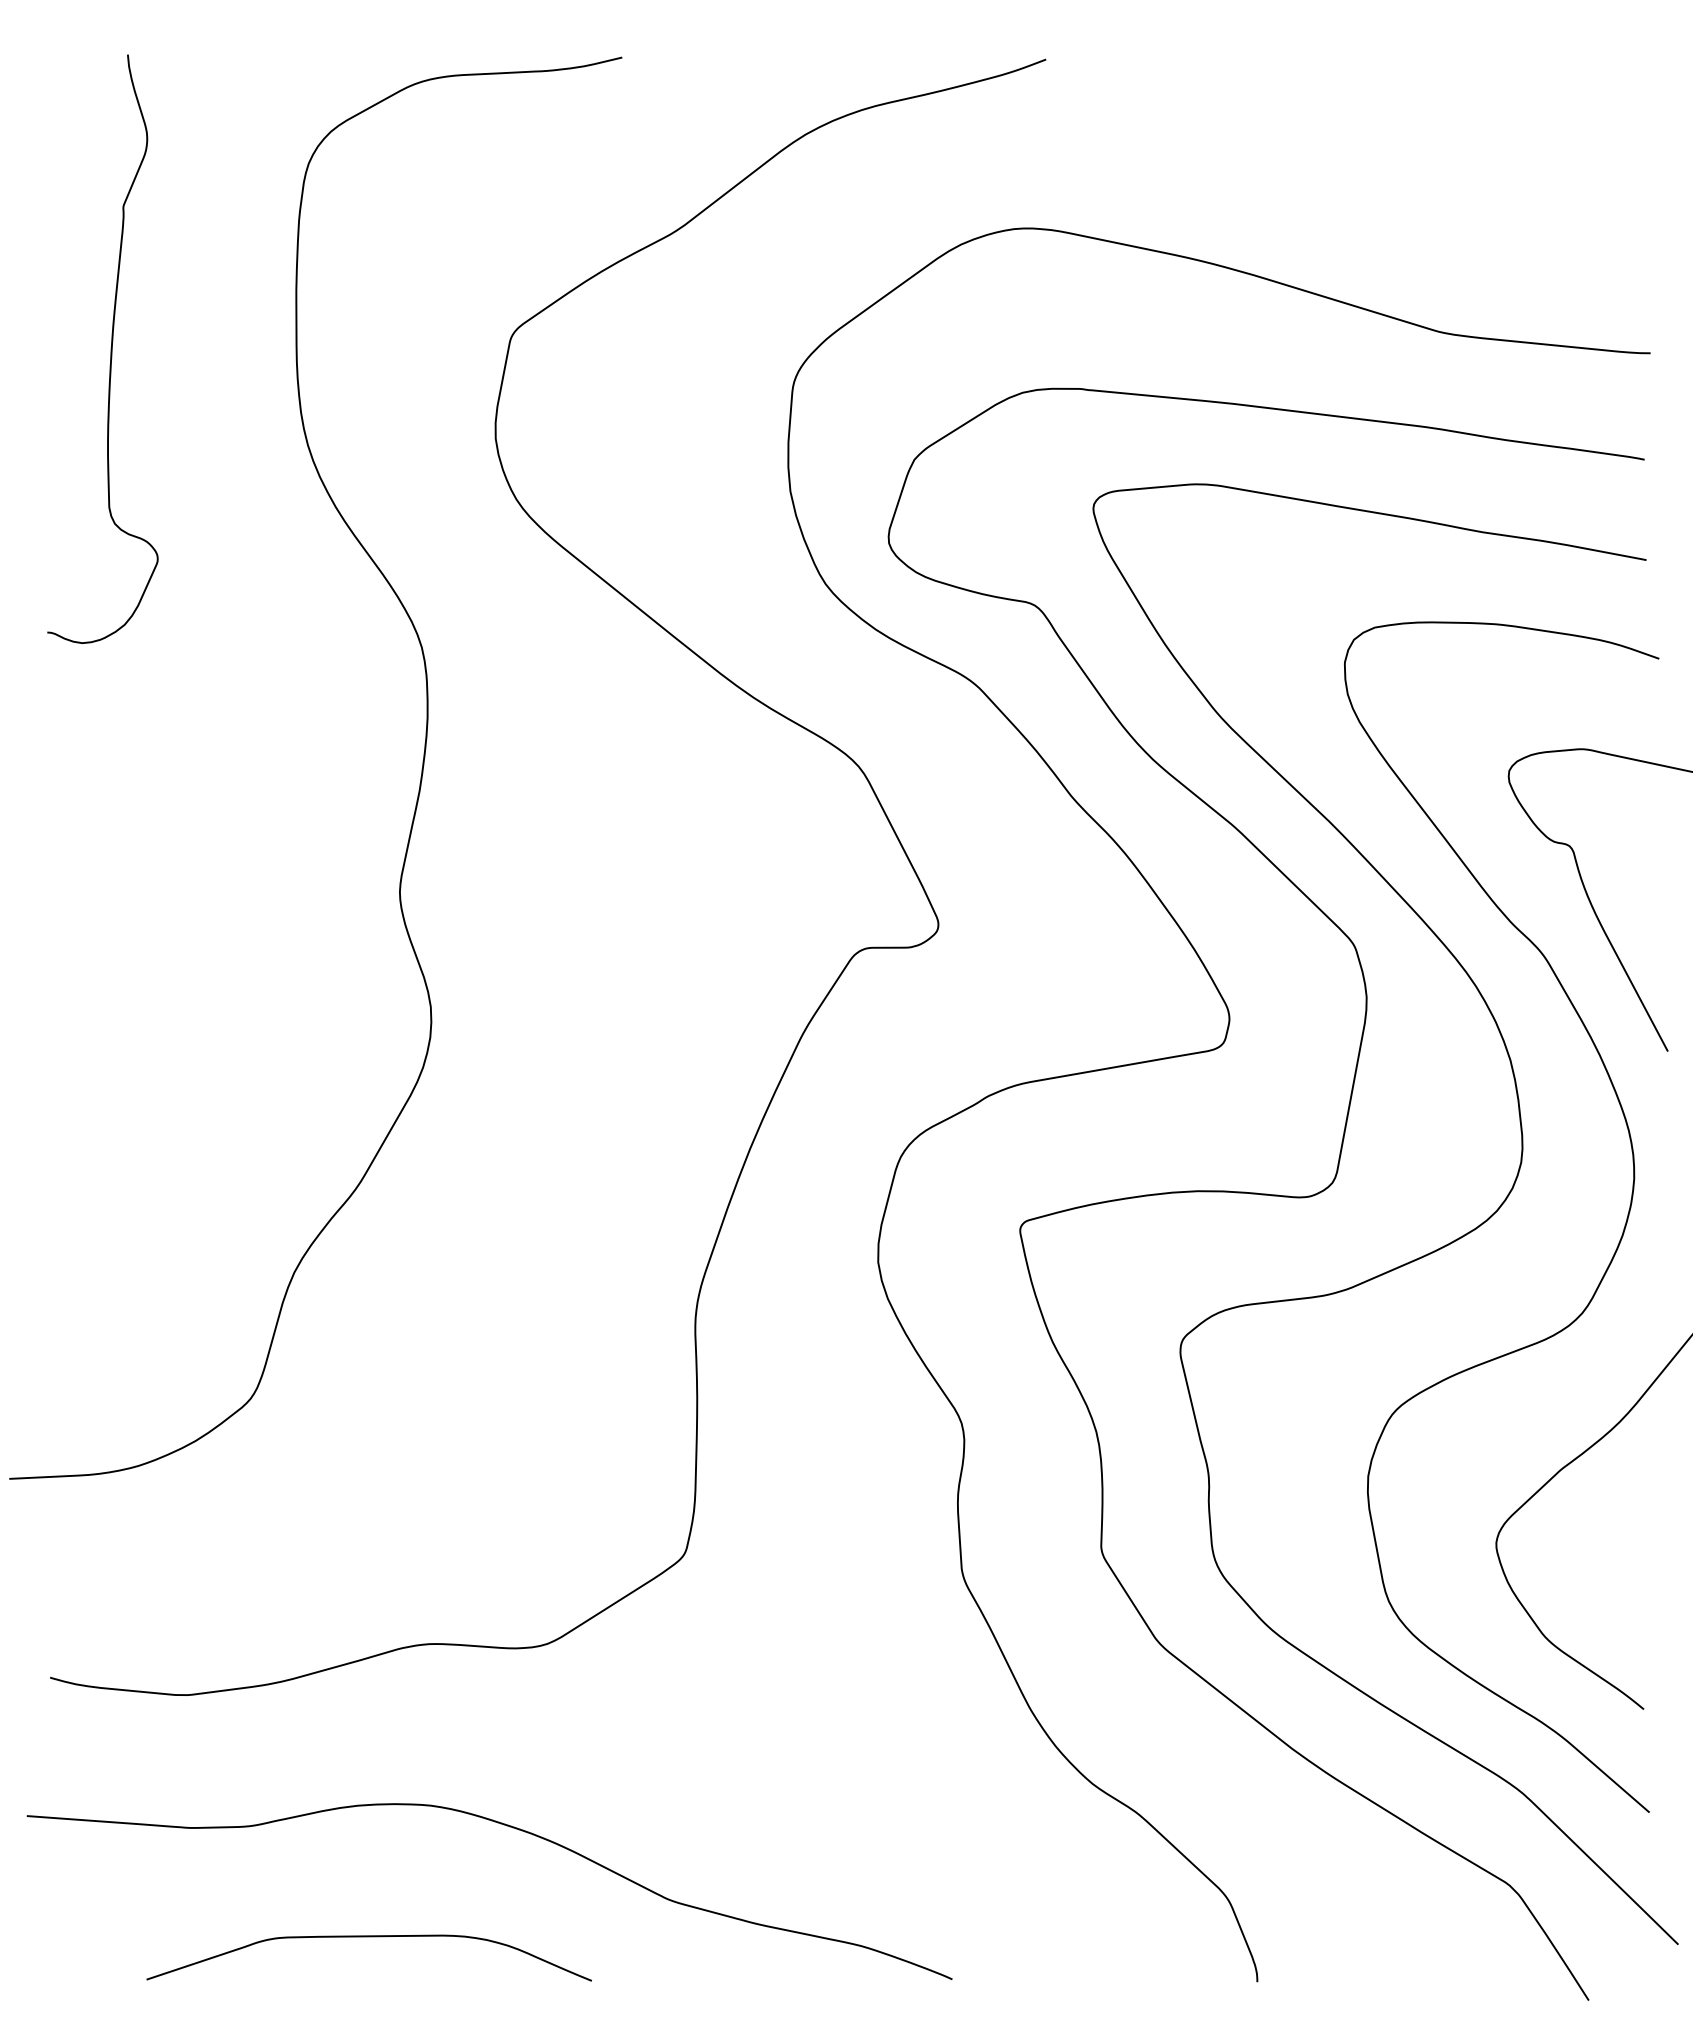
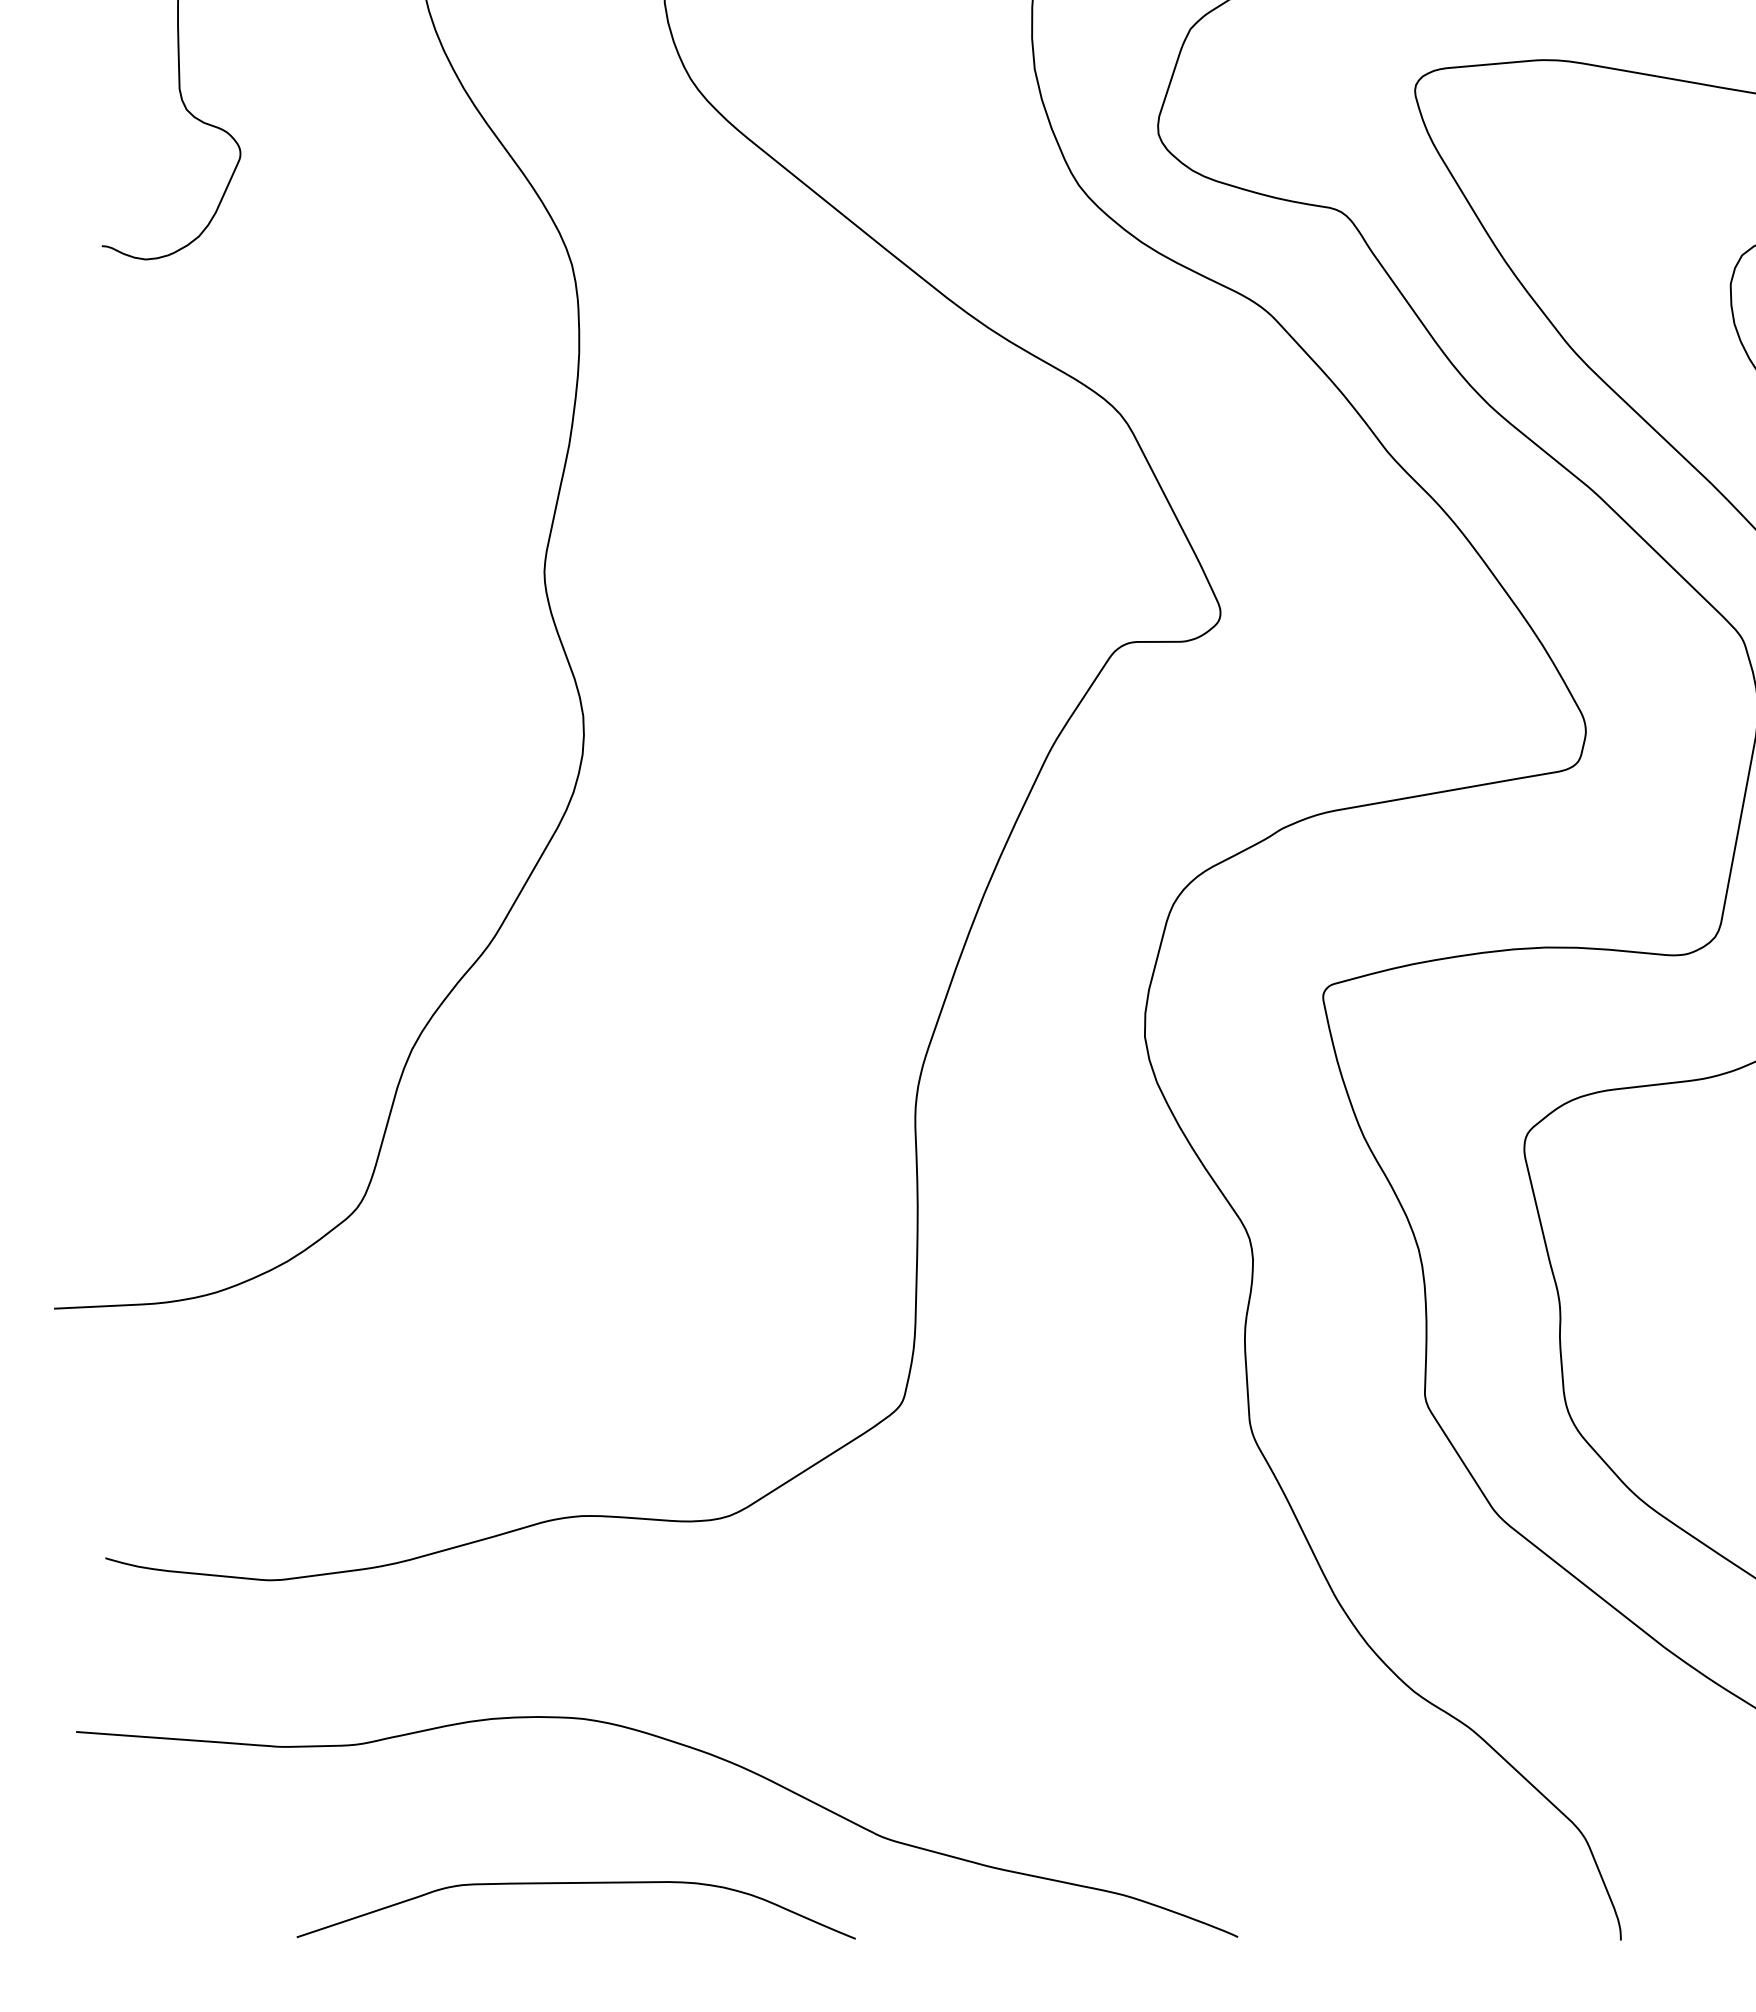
curve: (368, 1937) -> (575, 1884), moved

